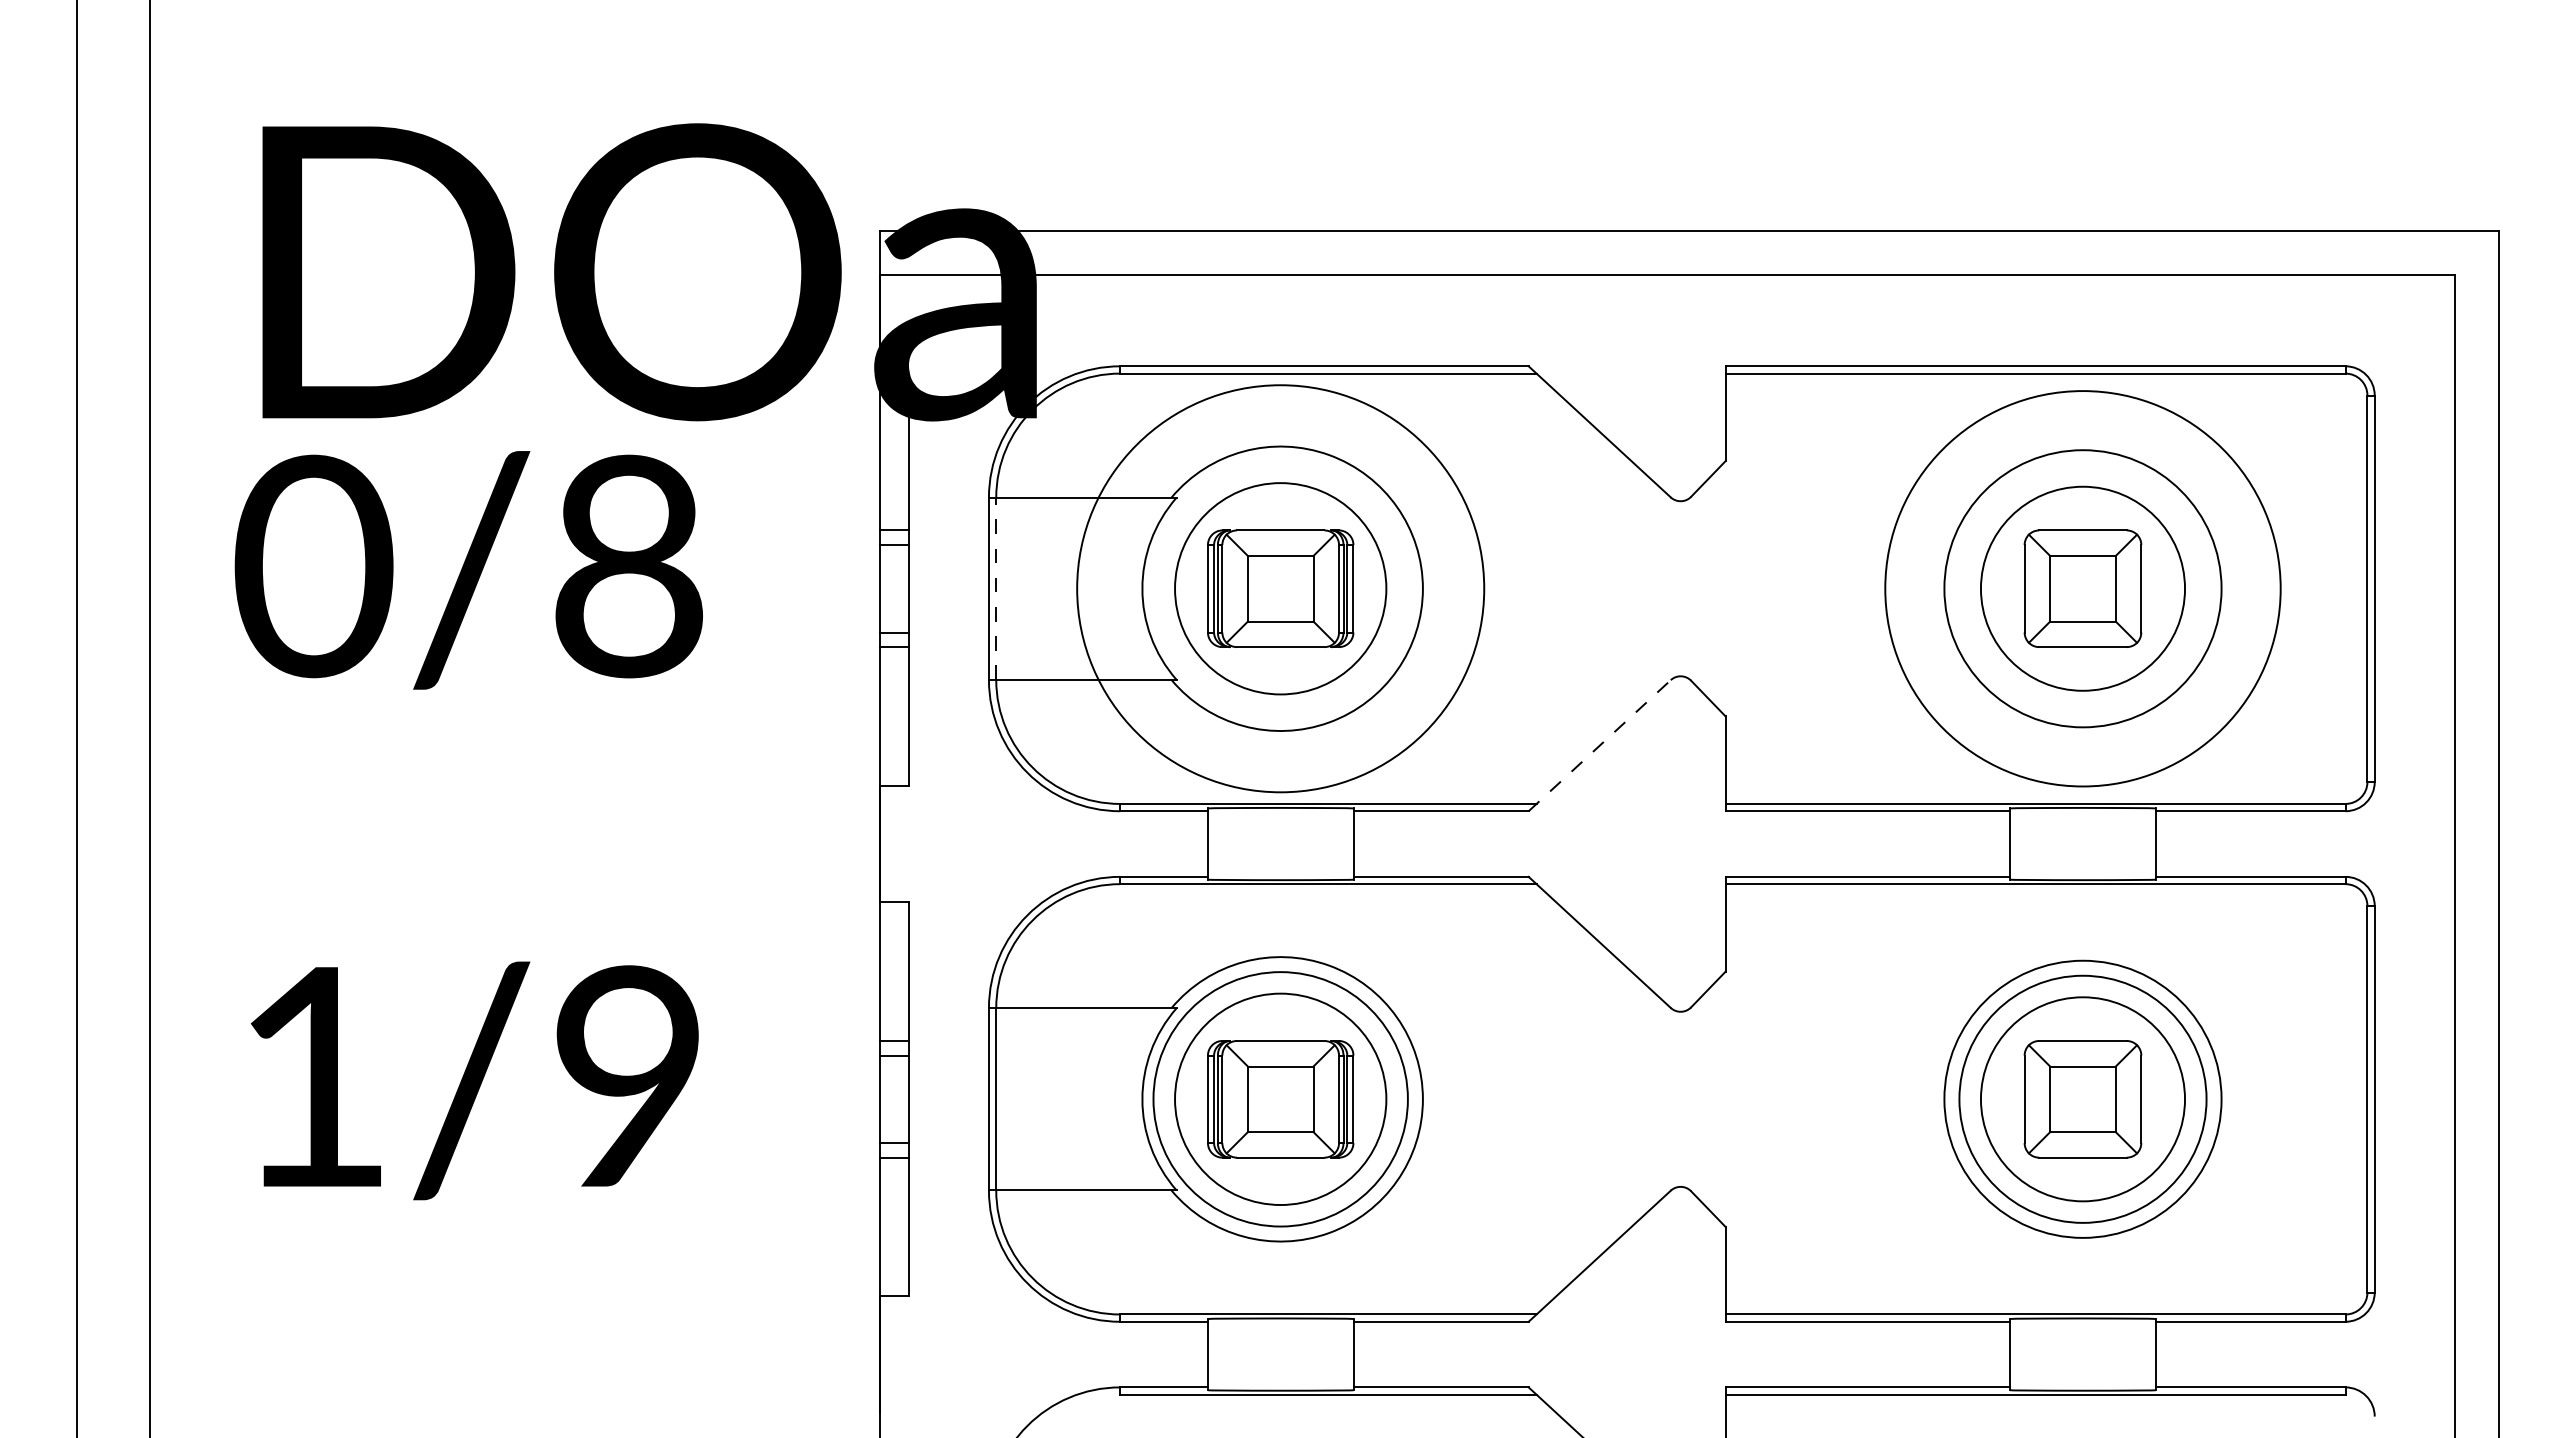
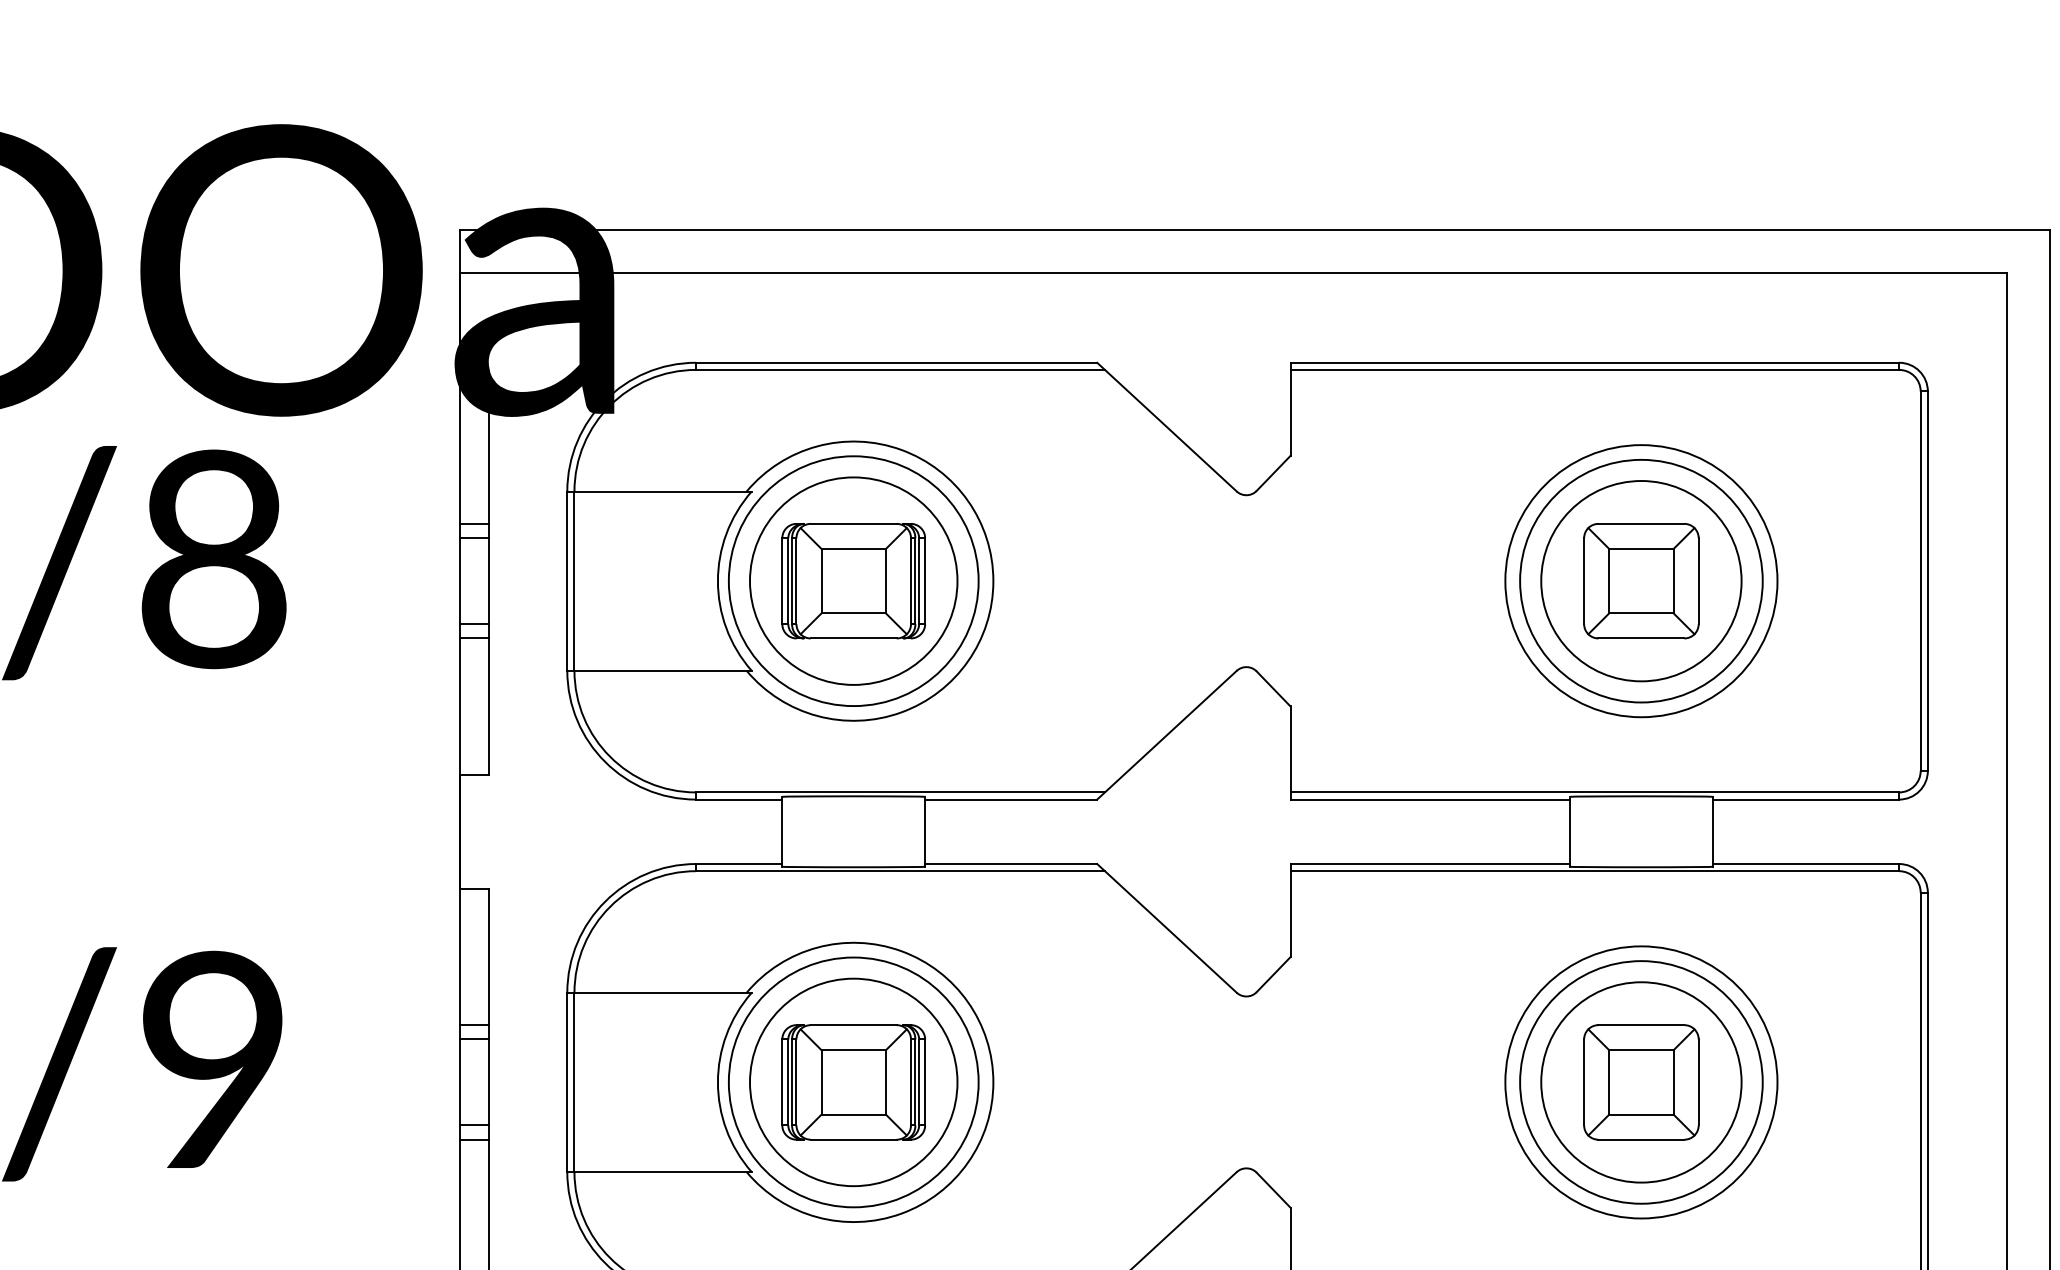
line: (996, 588) -> (574, 580), dashed -> solid
circle: (1280, 588) -> (853, 580), size x0.62
circle: (2082, 588) -> (1640, 580), size x0.62
line: (1599, 745) -> (1166, 735), dashed -> solid

